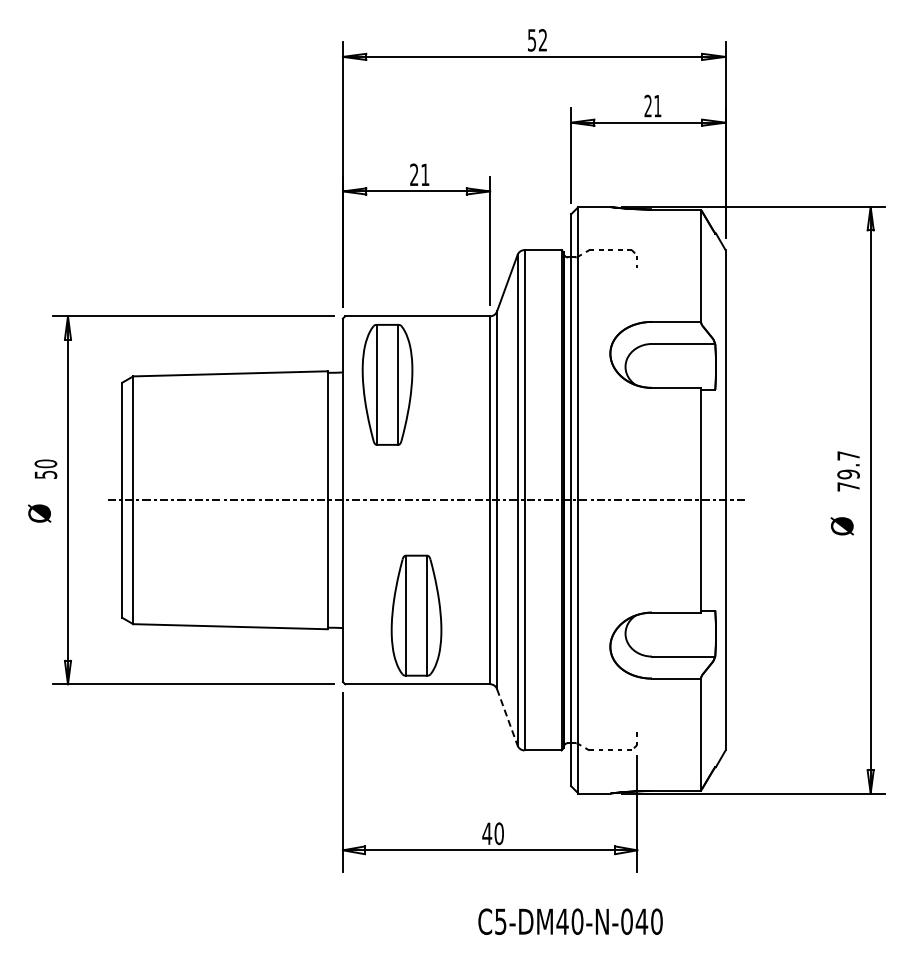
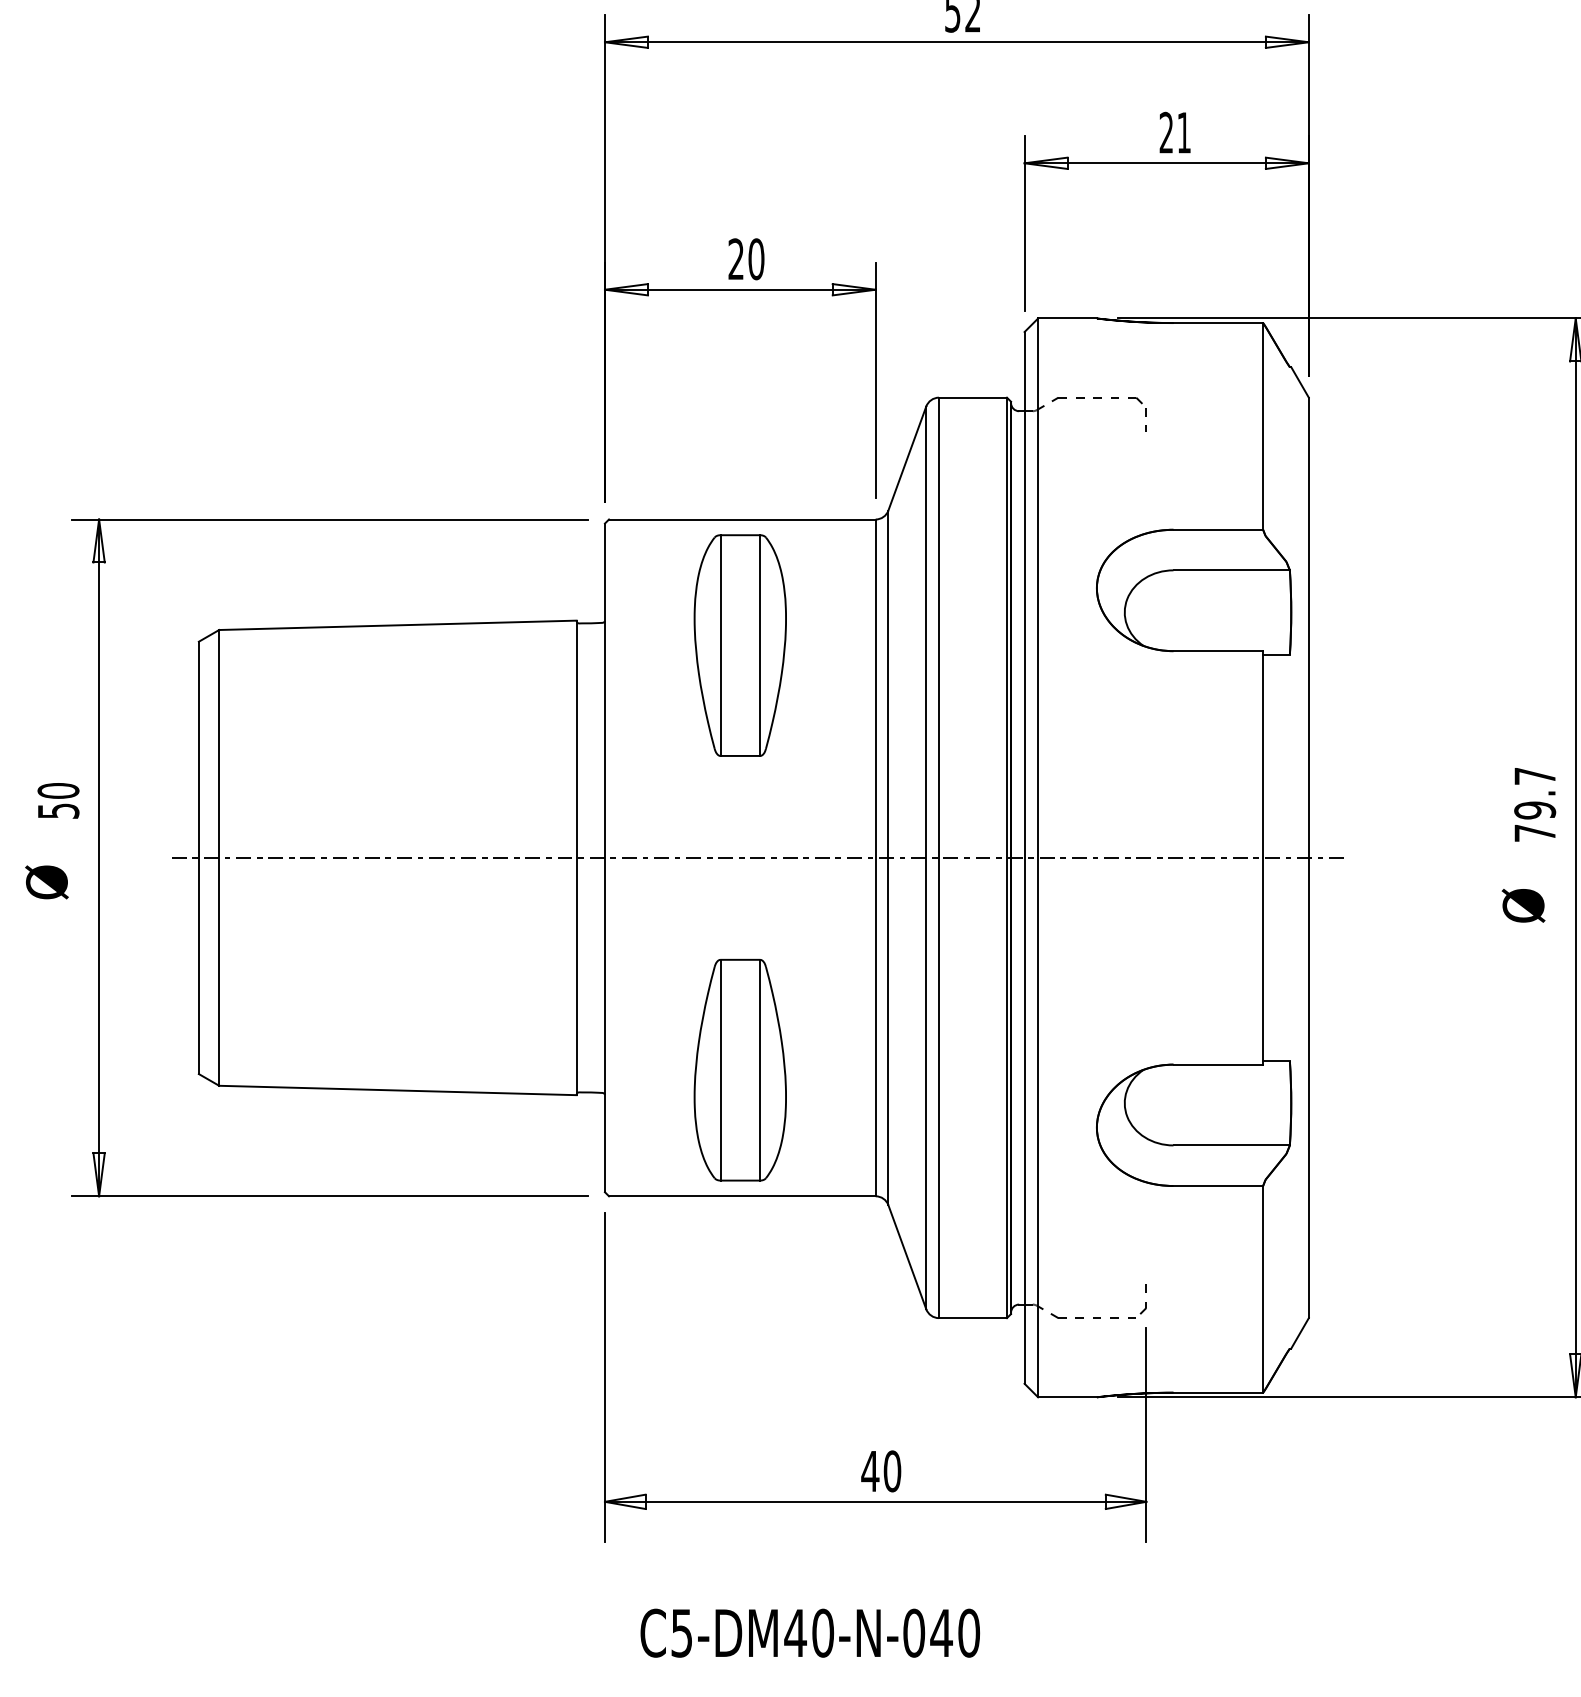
text: (425, 174) -> (756, 258), 21 -> 20
part: (387, 384) -> (740, 644), moved
line: (507, 717) -> (907, 1257), dashed -> solid
text: (570, 921) -> (810, 1632), moved

